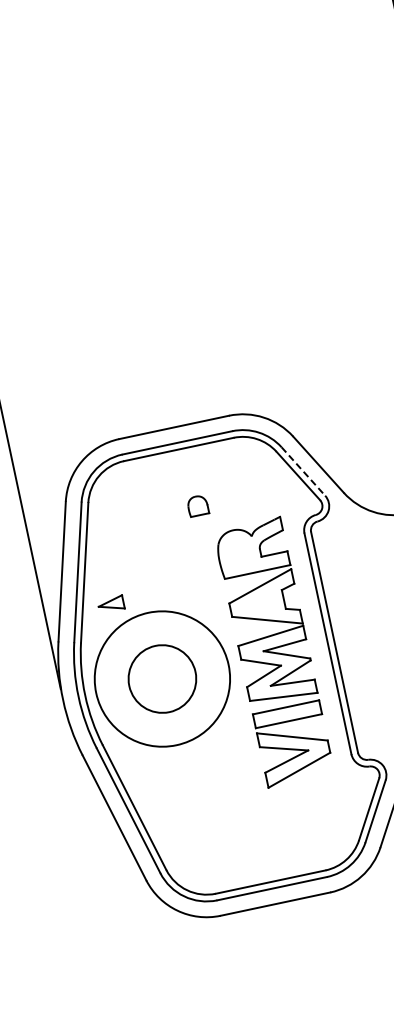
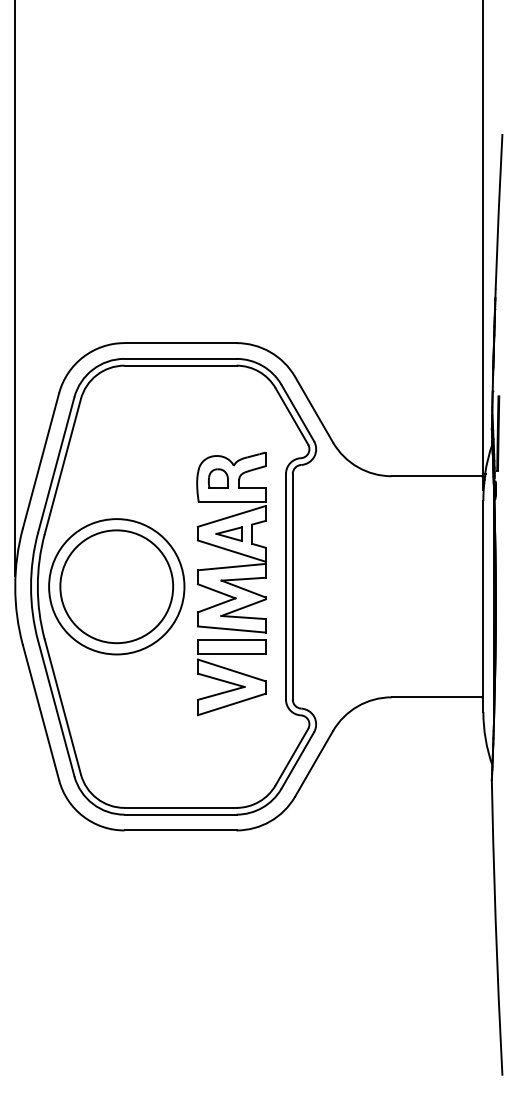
line: (303, 471) -> (297, 413), dashed -> solid
part: (197, 505) -> (218, 478), moved
part: (110, 603) -> (228, 533), moved
circle: (162, 678) -> (116, 586), size x1.67

